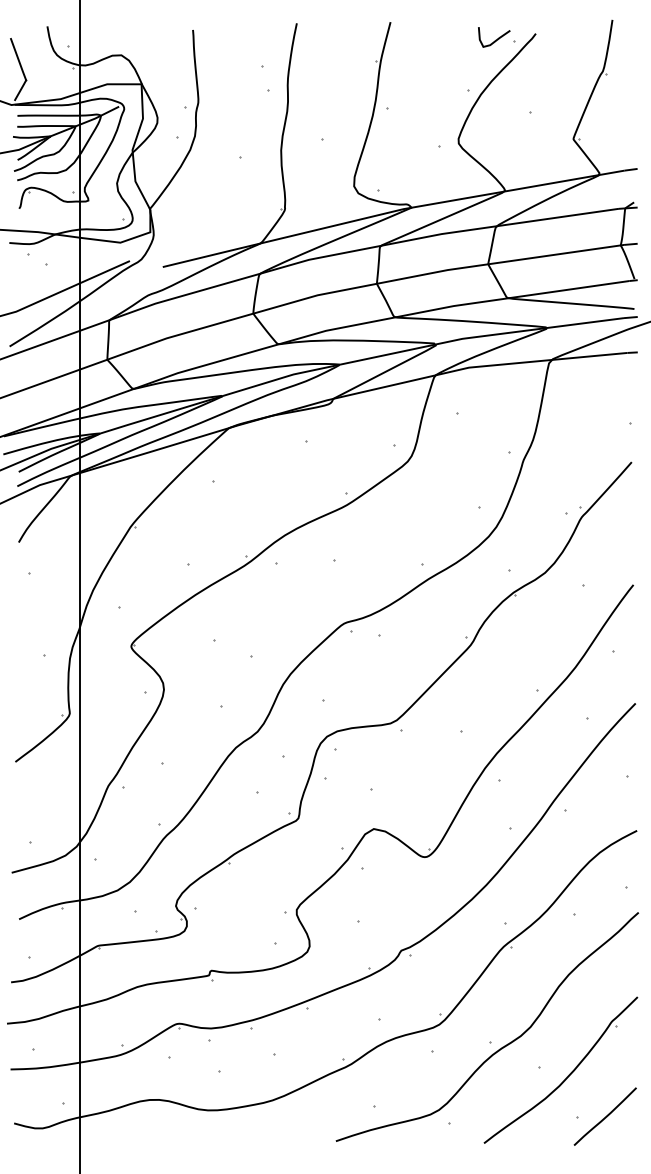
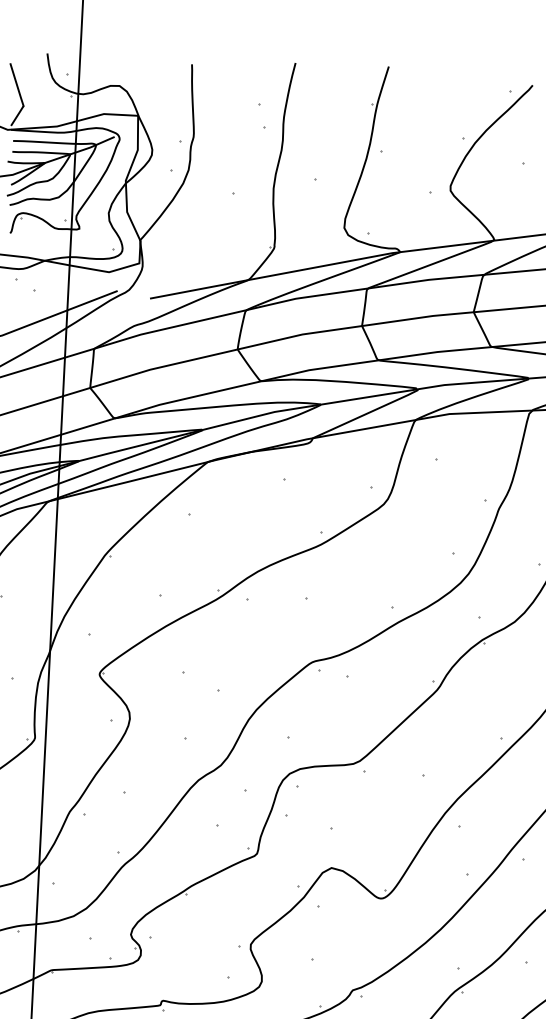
curve: (495, 39) -> (492, 89), removed

